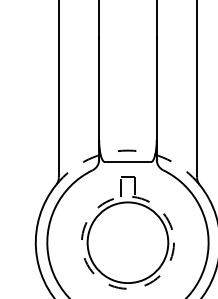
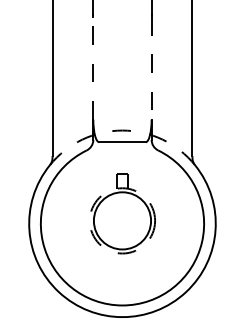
line: (99, 88) -> (93, 67), solid -> dashed
line: (156, 89) -> (151, 68), solid -> dashed
part: (127, 232) -> (122, 213), size x0.7

